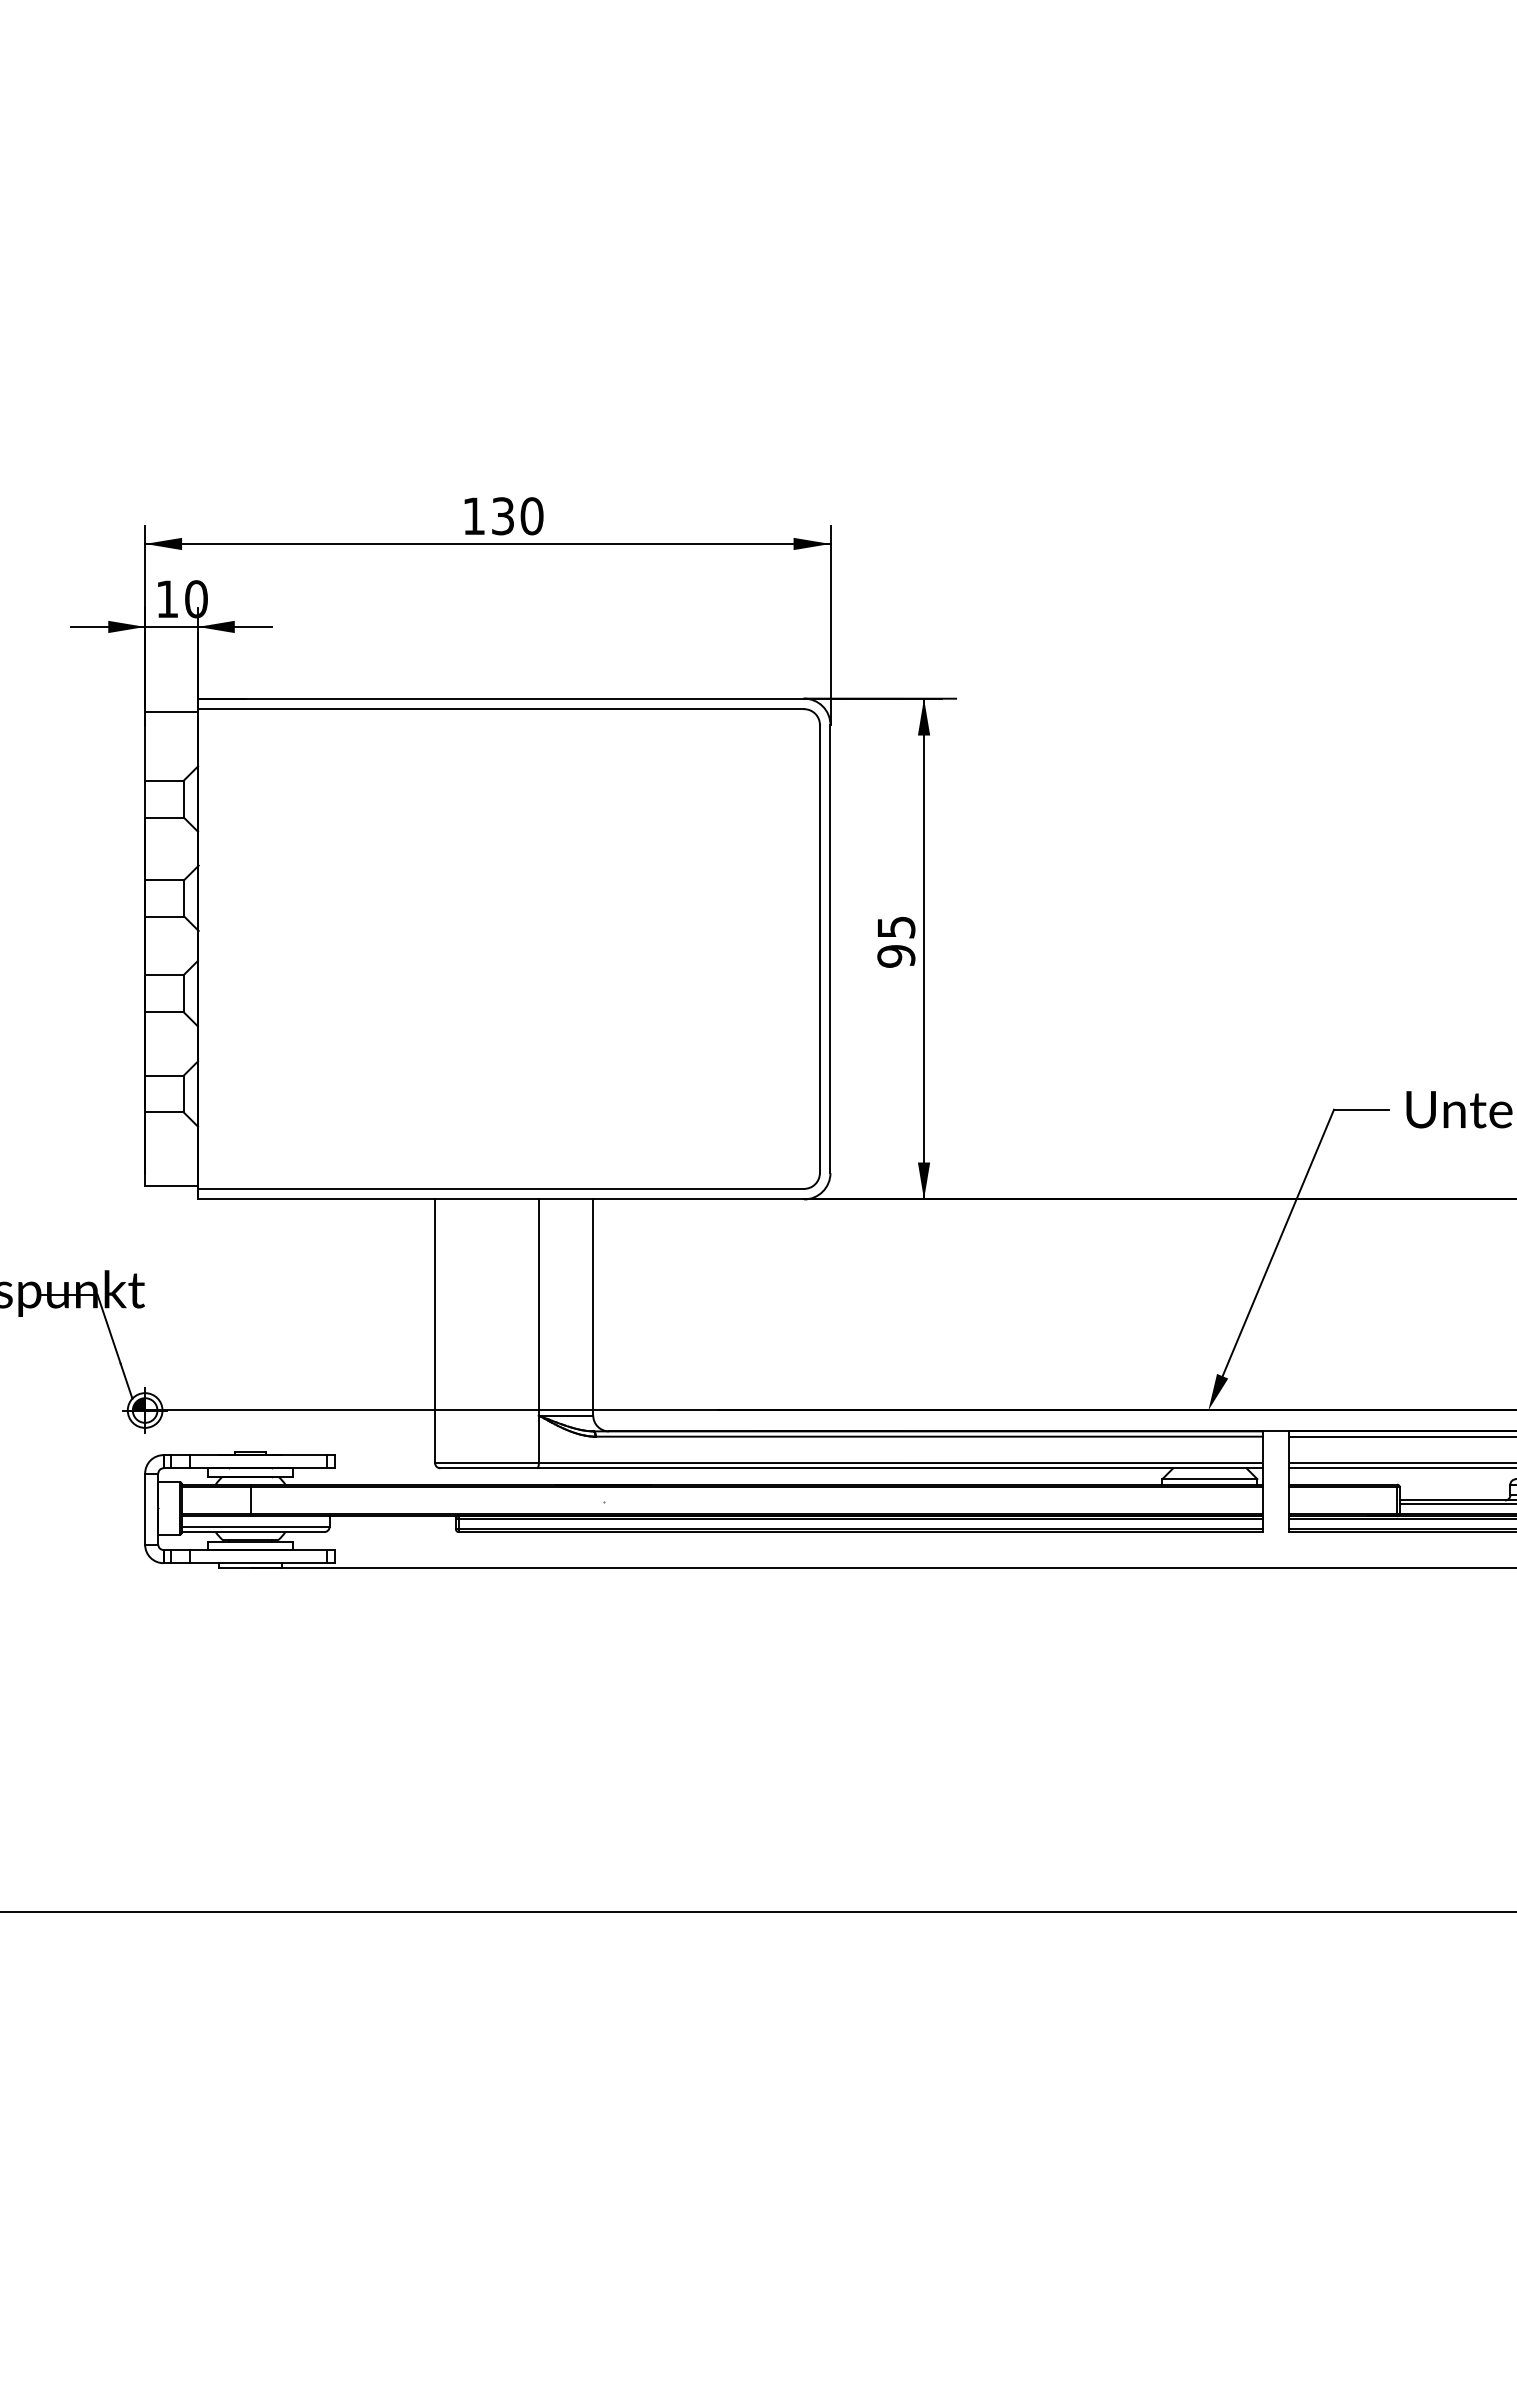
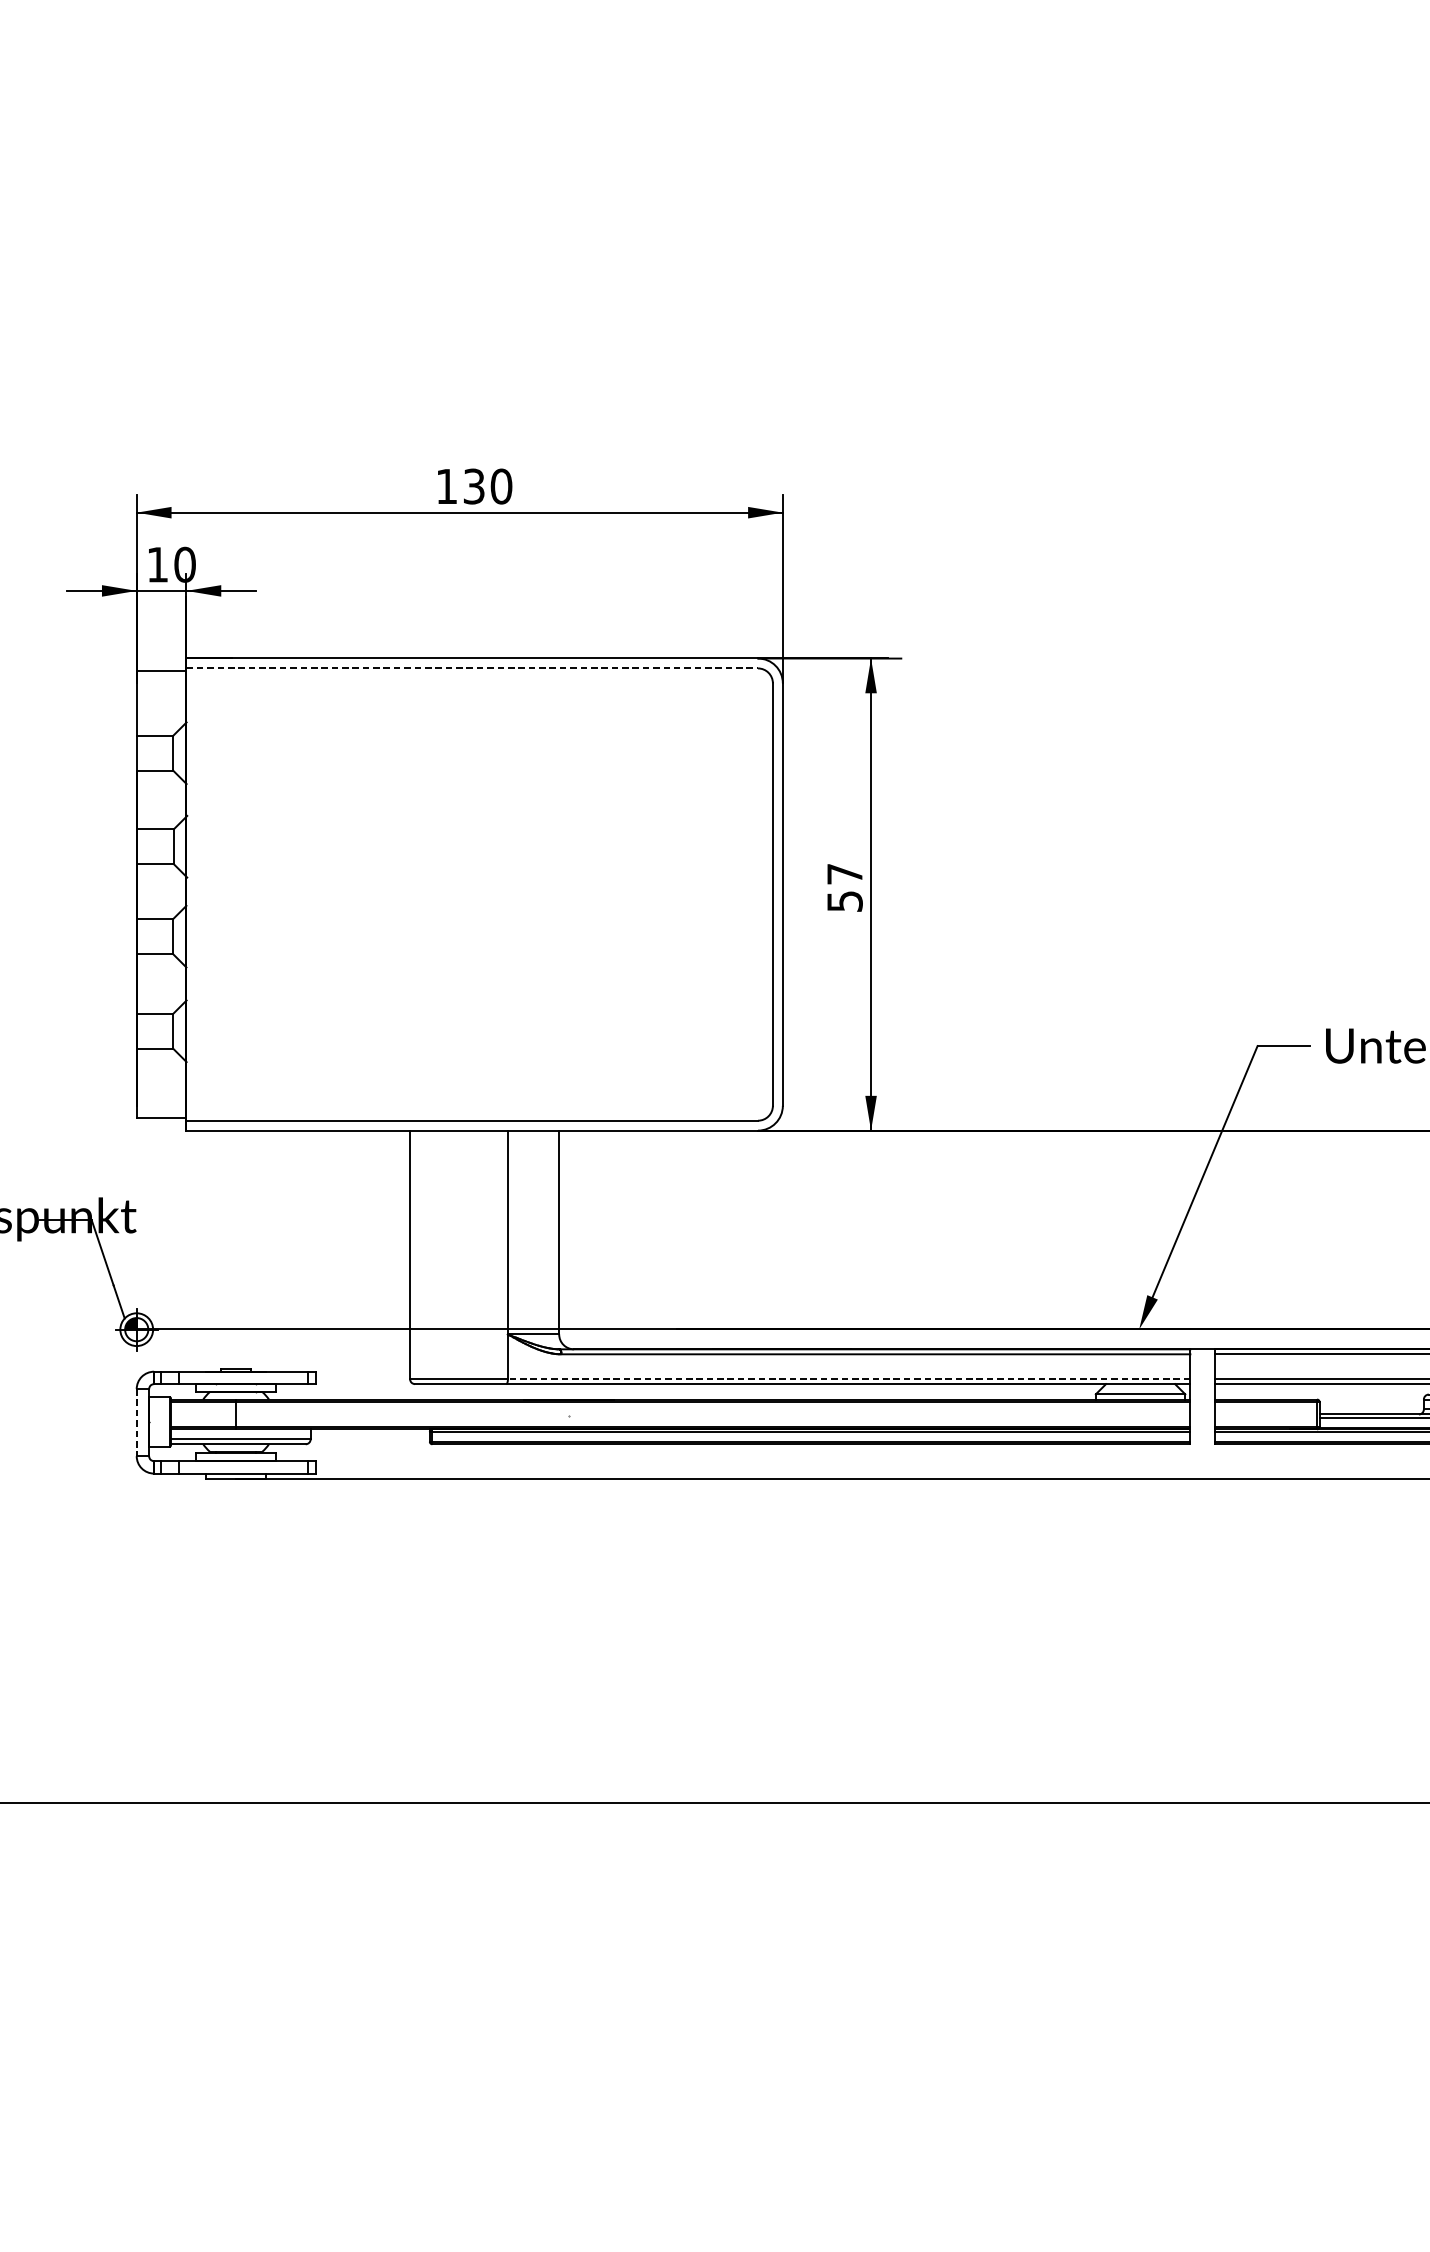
line: (501, 709) -> (472, 668), solid -> dashed
text: (896, 941) -> (845, 887), 95 -> 57
line: (900, 1463) -> (848, 1379), solid -> dashed
line: (145, 1509) -> (137, 1422), solid -> dashed

